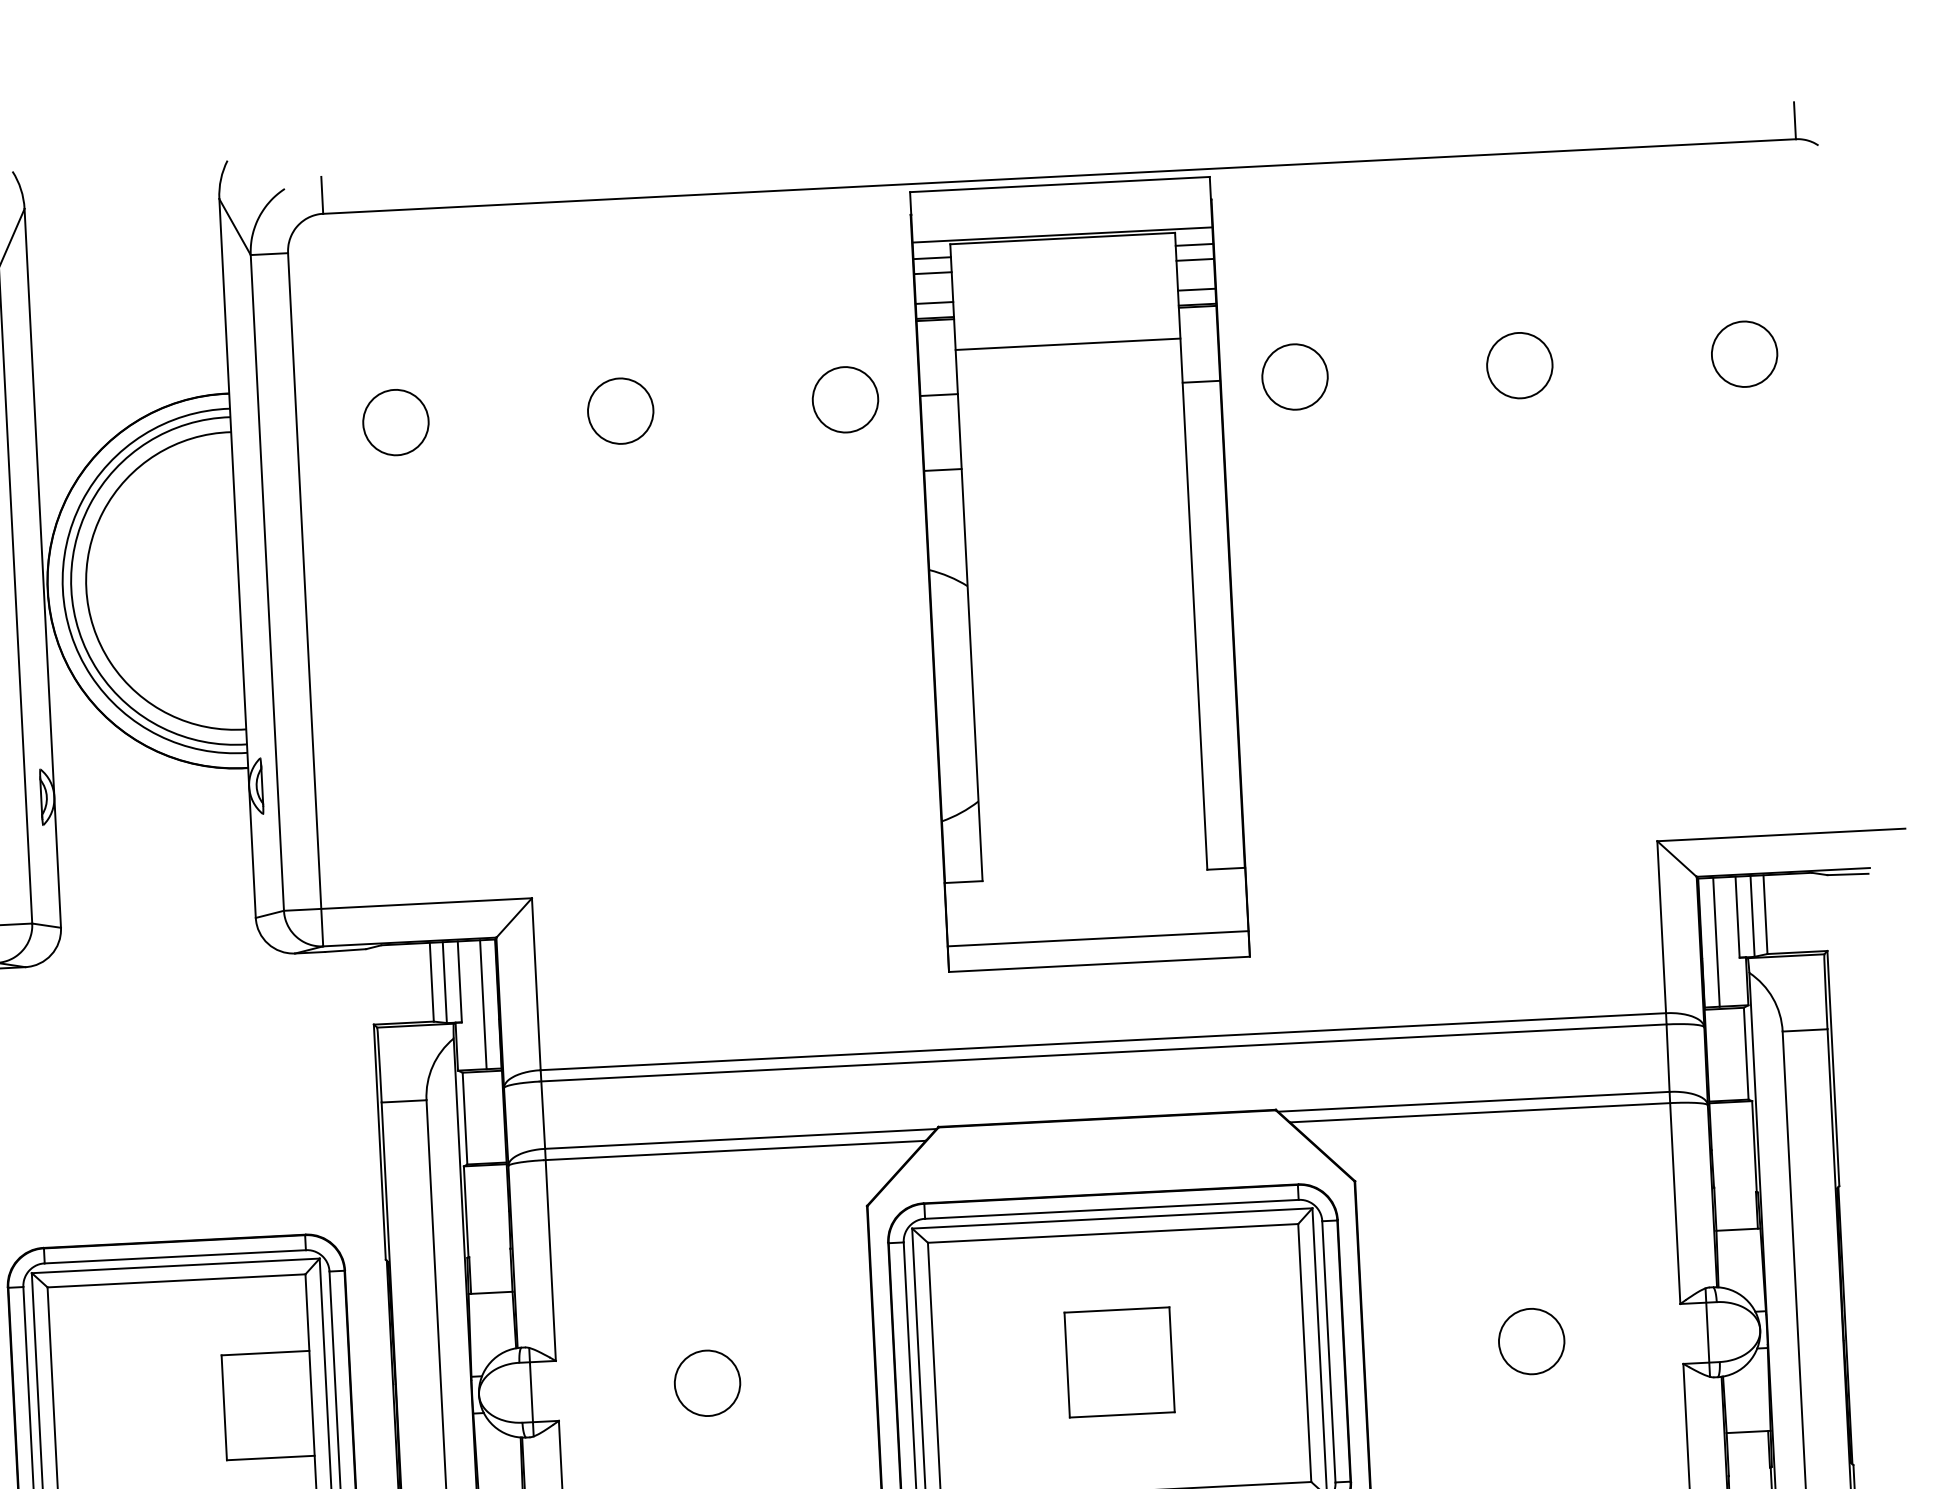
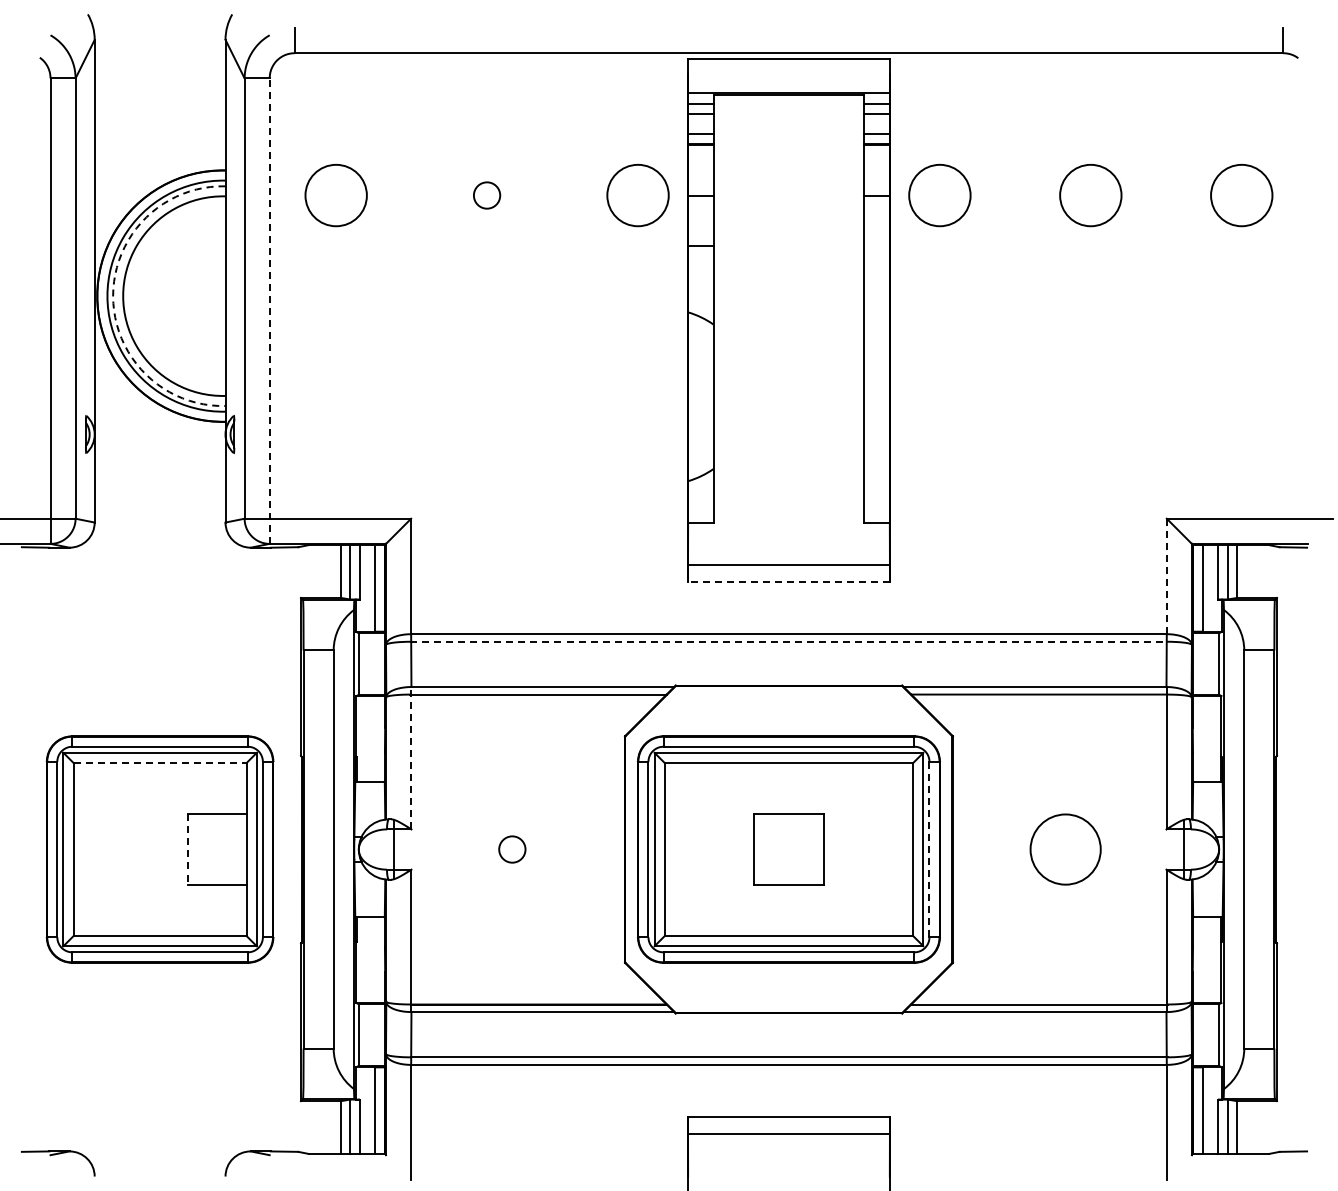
line: (1067, 343) -> (788, 165), removed
circle: (1744, 354) -> (1241, 195), size x1.4
circle: (1519, 365) -> (1090, 195), size x1.4
circle: (1294, 376) -> (939, 195), size x1.4
circle: (844, 399) -> (637, 195), size x1.4
circle: (619, 411) -> (486, 195), size x0.6
circle: (396, 422) -> (336, 195), size x1.4
arc: (71, 589) -> (113, 296), solid -> dashed
line: (305, 600) -> (269, 311), solid -> dashed
line: (1661, 927) -> (1166, 576), solid -> dashed
line: (1098, 964) -> (788, 582), solid -> dashed
line: (1103, 1052) -> (788, 641), solid -> dashed
line: (550, 1253) -> (411, 757), solid -> dashed
line: (177, 1280) -> (160, 762), solid -> dashed
circle: (1531, 1341) -> (1065, 849), size x1.6
line: (1328, 1351) -> (929, 849), solid -> dashed
circle: (707, 1383) -> (512, 849), size x0.6
line: (223, 1409) -> (187, 850), solid -> dashed

